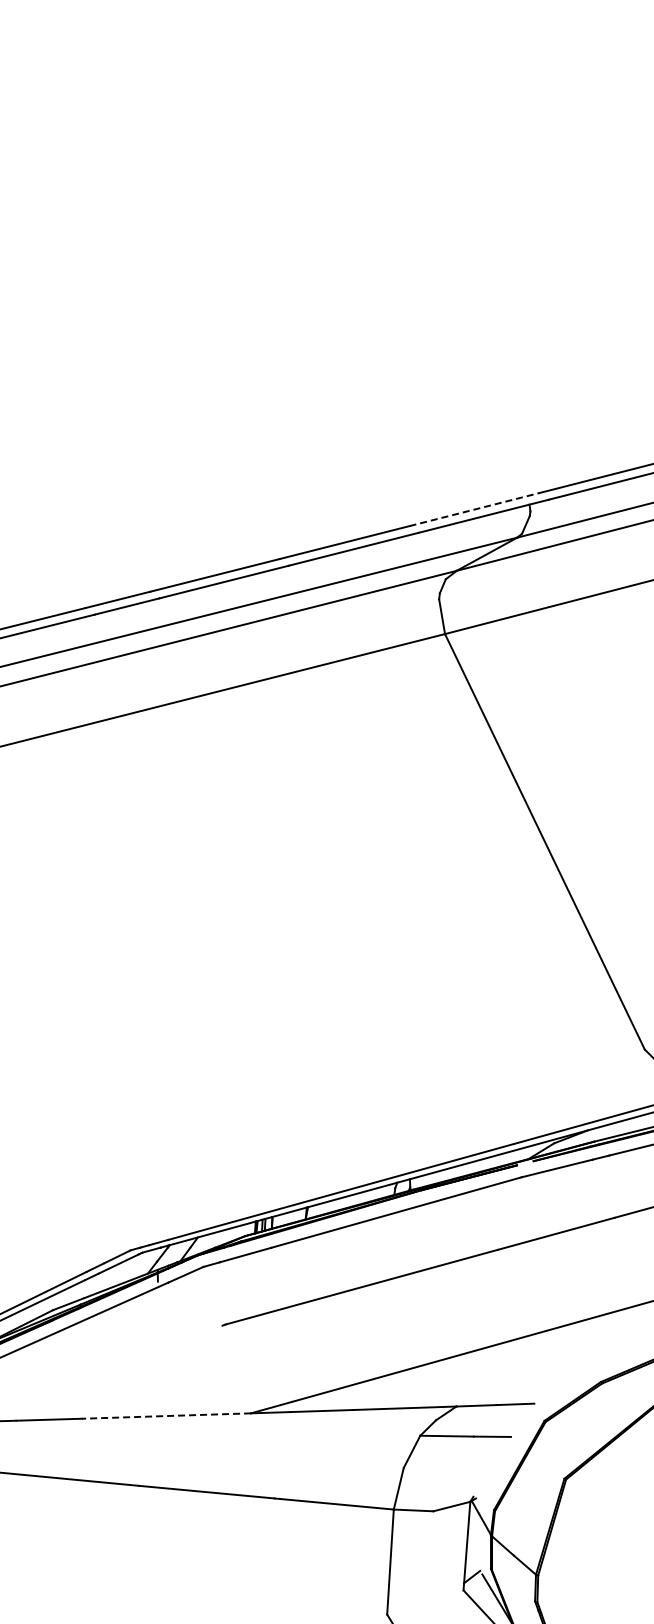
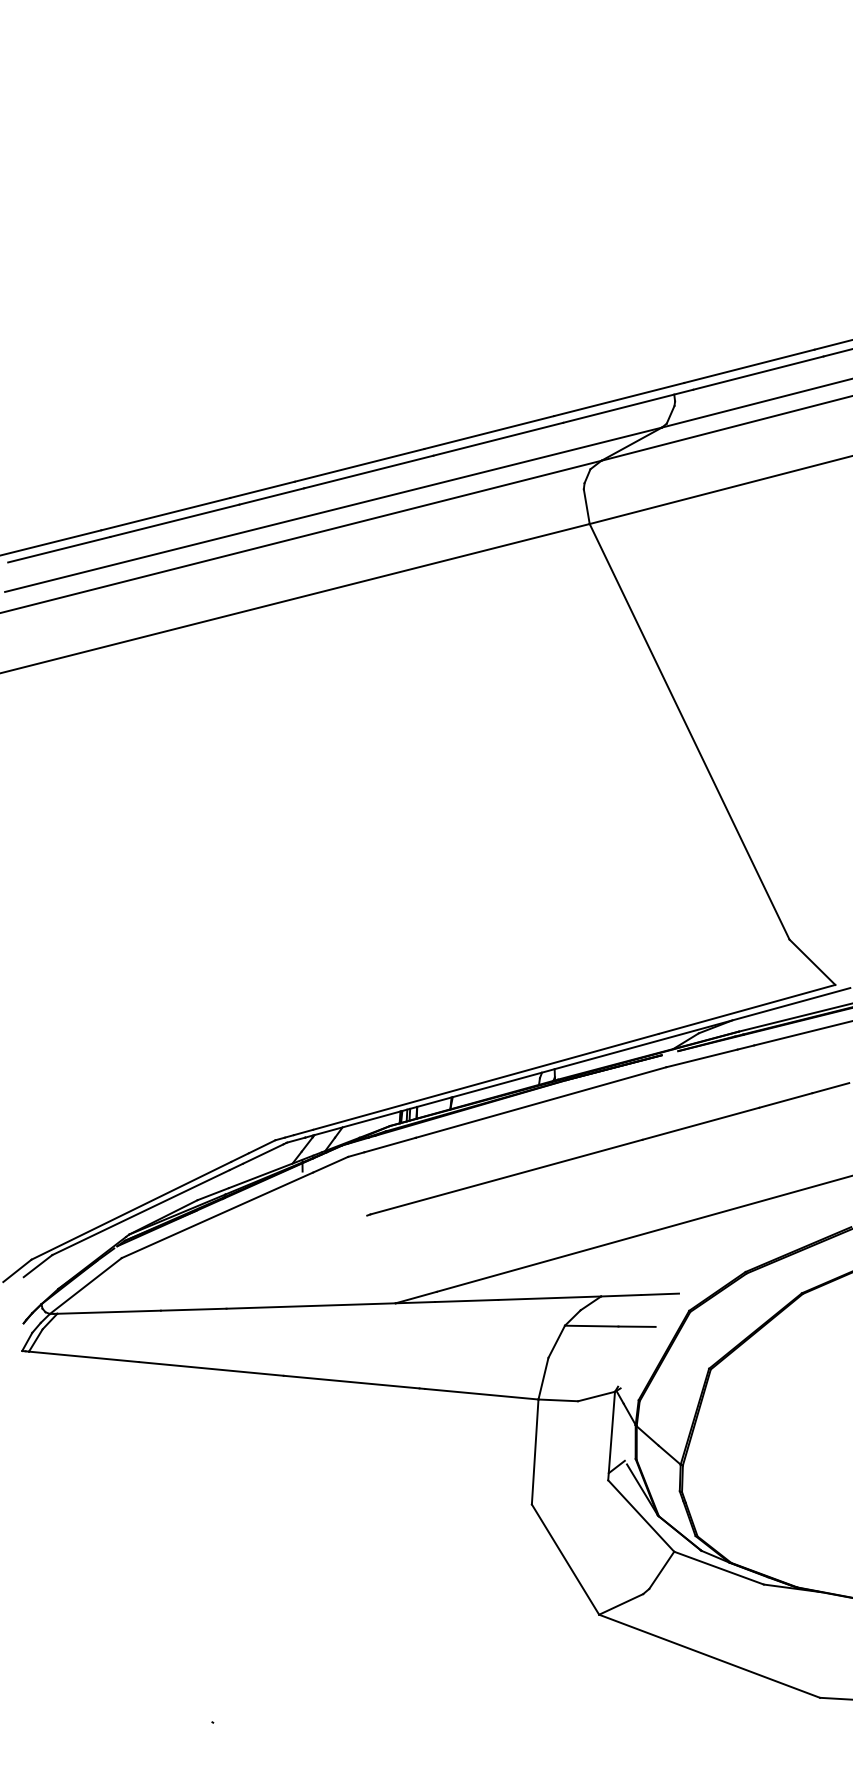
line: (474, 509) -> (619, 399), dashed -> solid
line: (166, 1416) -> (311, 1306), dashed -> solid

